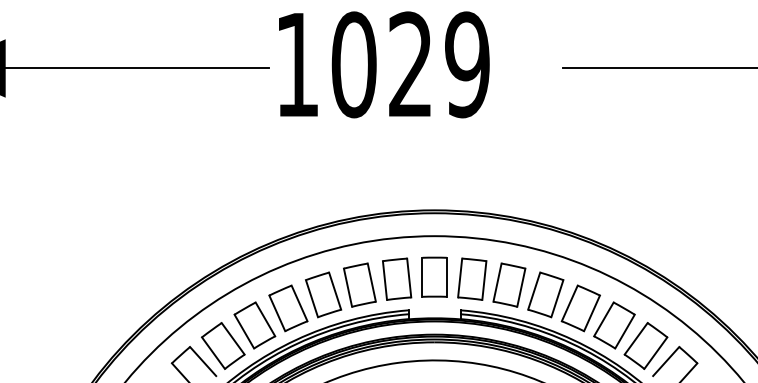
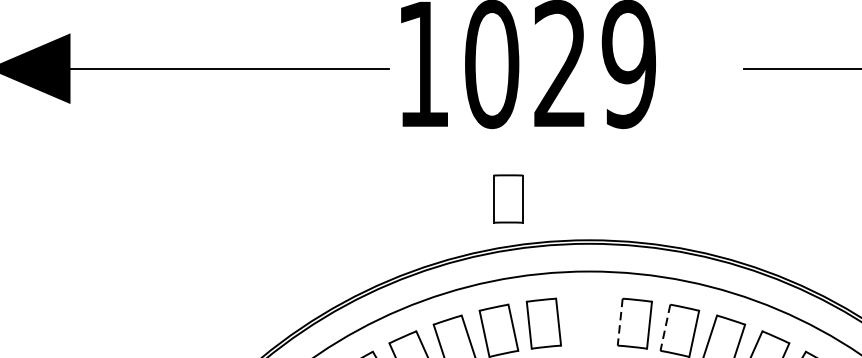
part: (434, 276) -> (508, 198), moved
line: (460, 278) -> (620, 322), solid -> dashed
line: (497, 282) -> (665, 327), solid -> dashed

